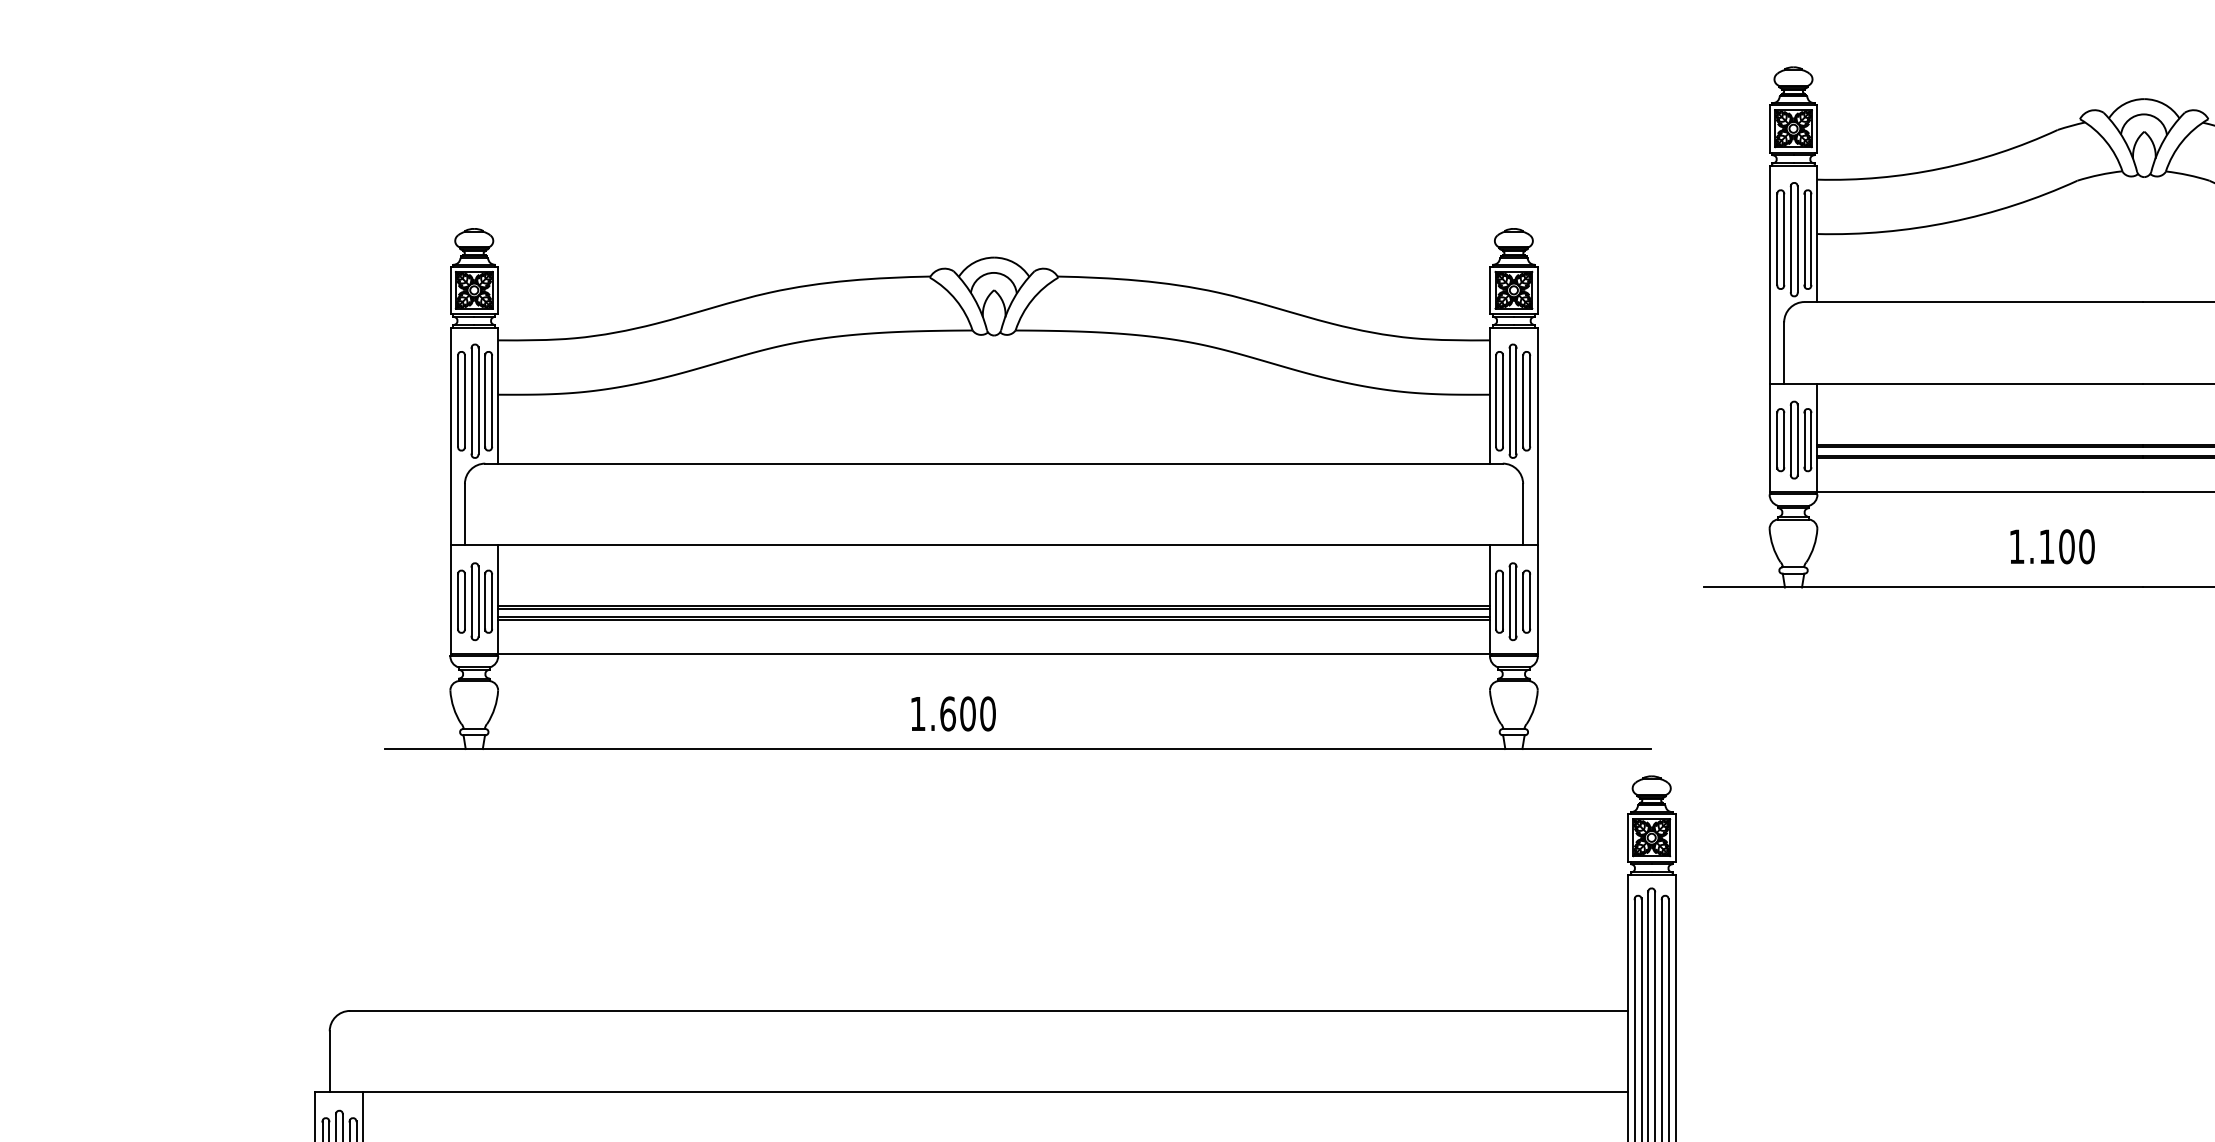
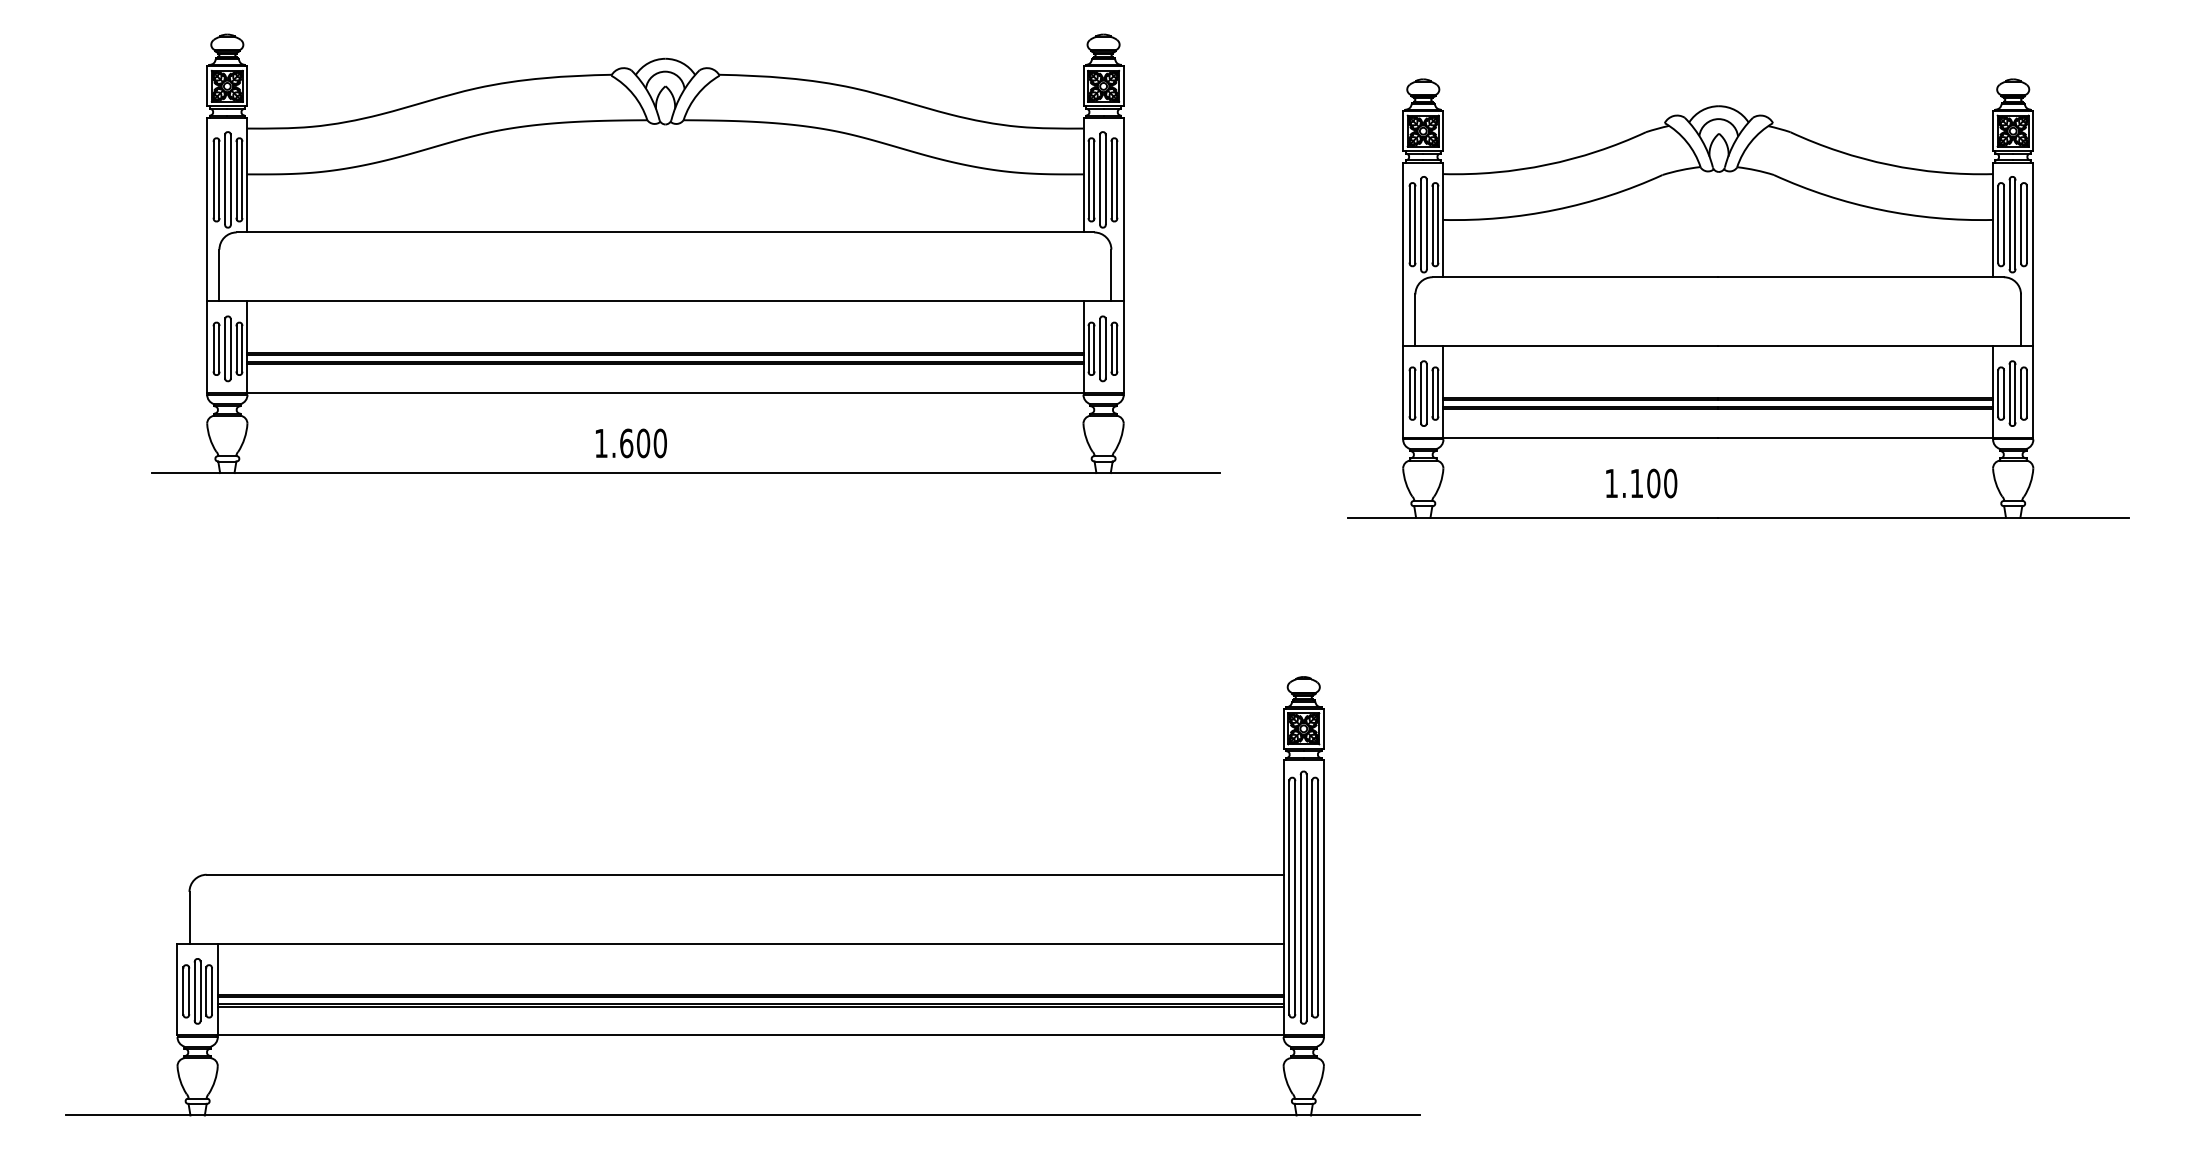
part: (1017, 488) -> (685, 253), moved

